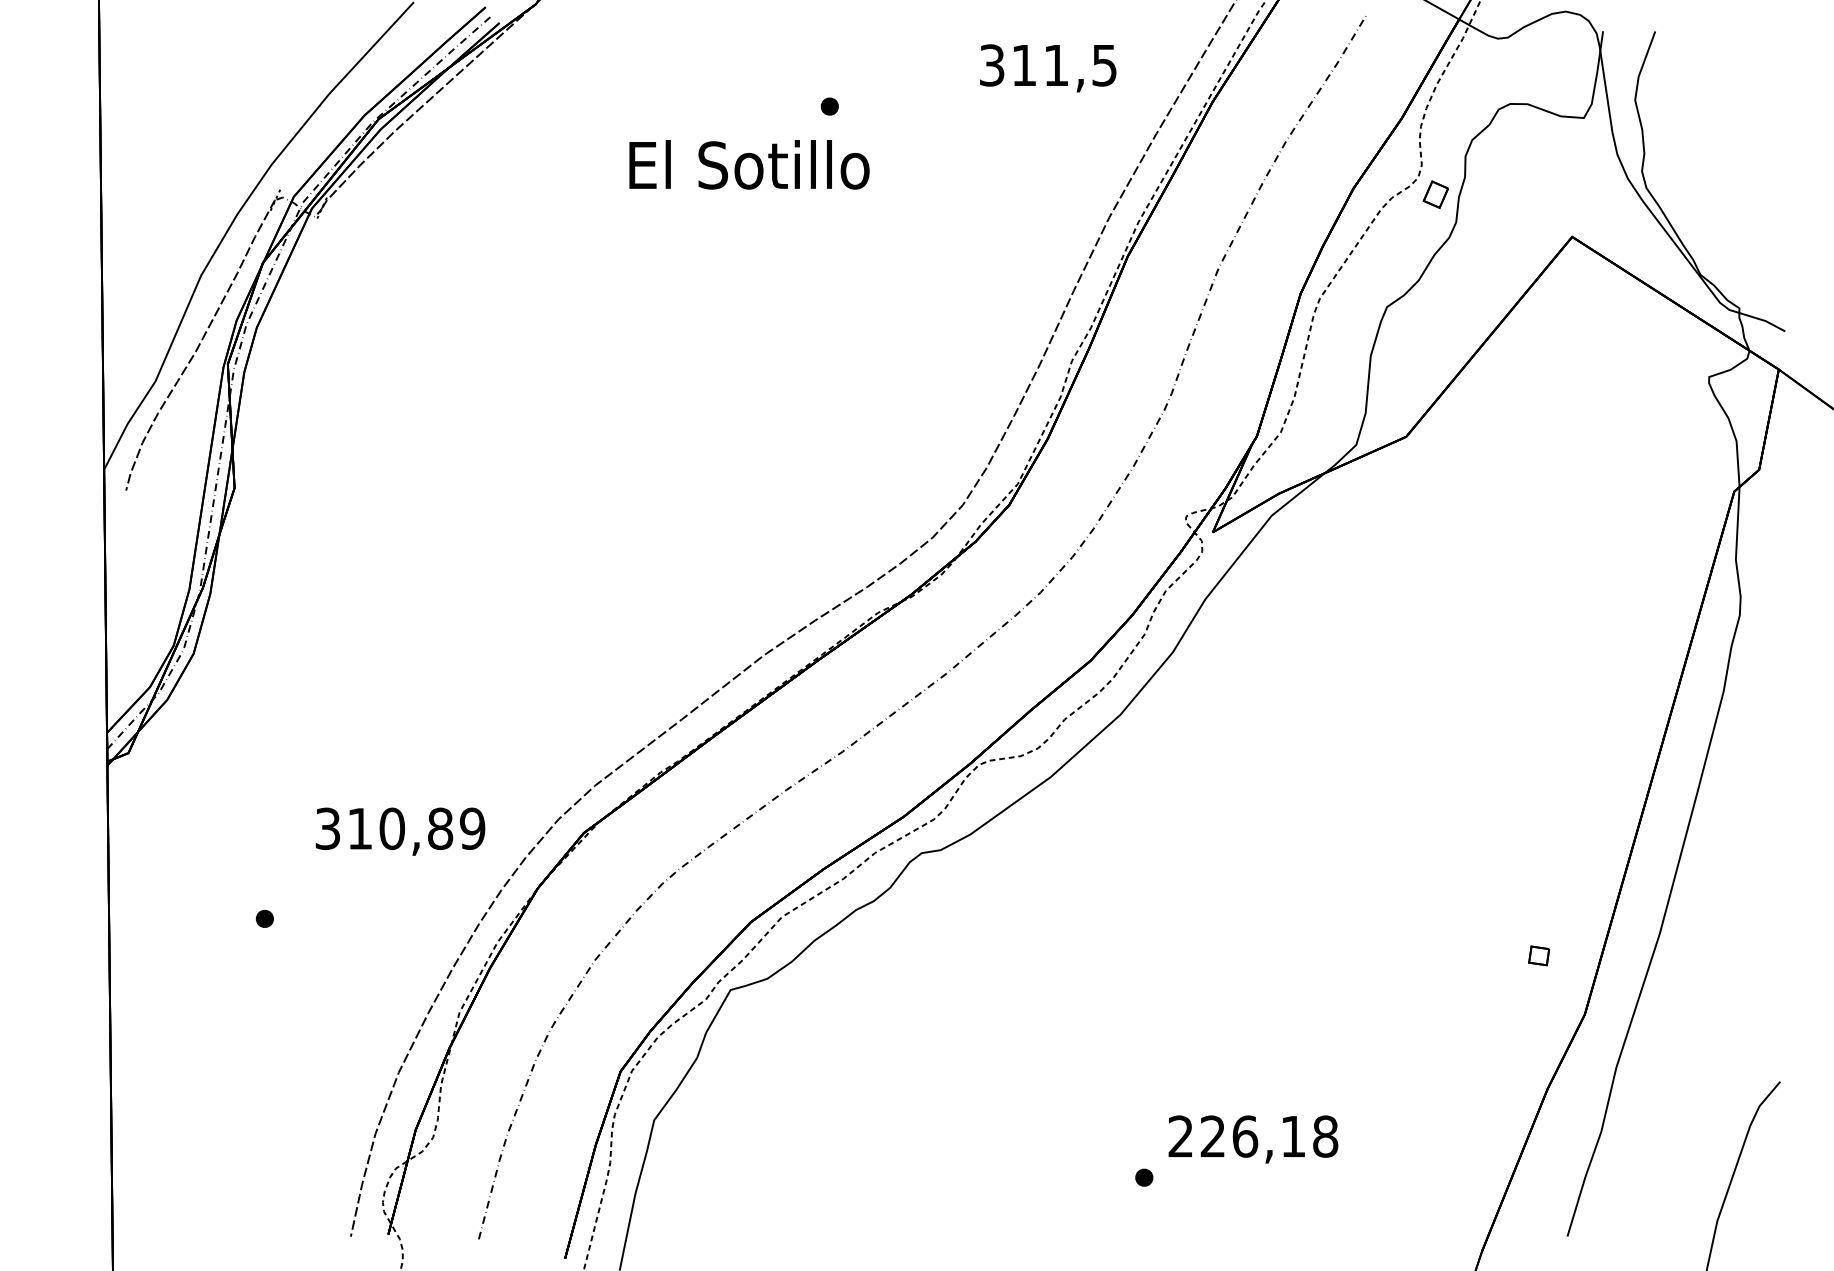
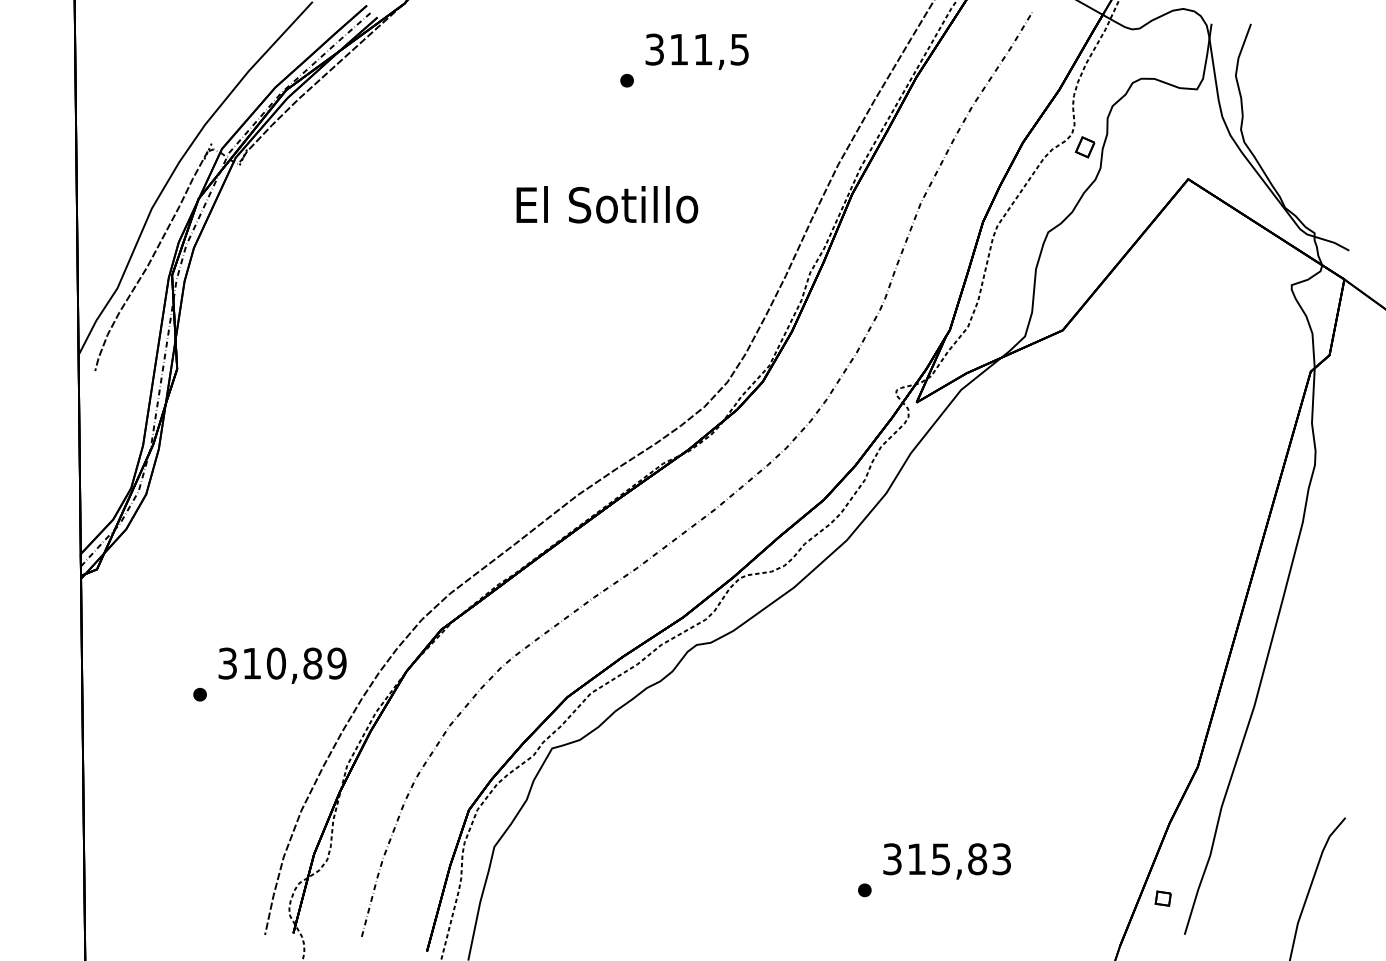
text: (1047, 67) -> (696, 51), moved
text: (749, 164) -> (607, 204), moved
text: (400, 831) -> (282, 665), moved
part: (1538, 955) -> (1162, 898), moved
text: (1253, 1136) -> (947, 859), 226,18 -> 315,83

